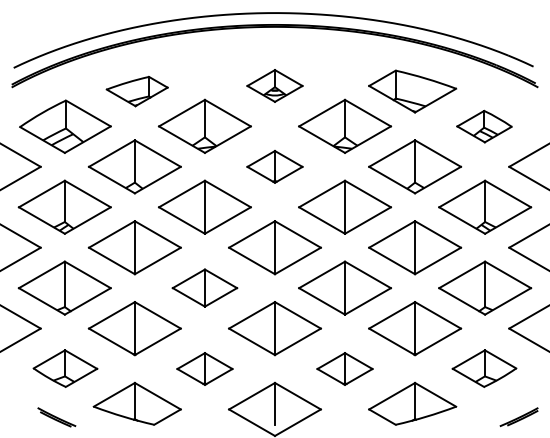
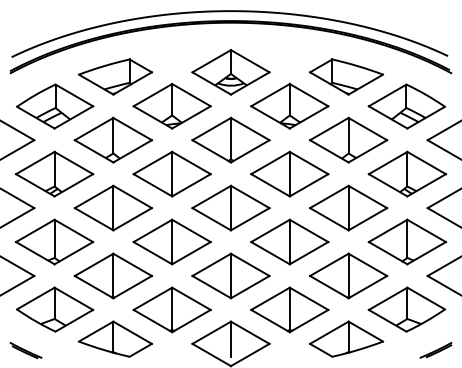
part: (274, 85) -> (230, 71), size x1.67
part: (136, 91) -> (114, 76), size x1.43
part: (484, 126) -> (406, 106), size x1.67
part: (274, 166) -> (230, 139), size x1.67
part: (204, 287) -> (171, 241), size x1.43
part: (65, 368) -> (55, 309), size x1.43
part: (204, 368) -> (171, 309), size x1.67
part: (344, 368) -> (289, 309), size x1.67
part: (484, 368) -> (406, 309), size x1.43
part: (56, 417) -> (25, 350), moved

